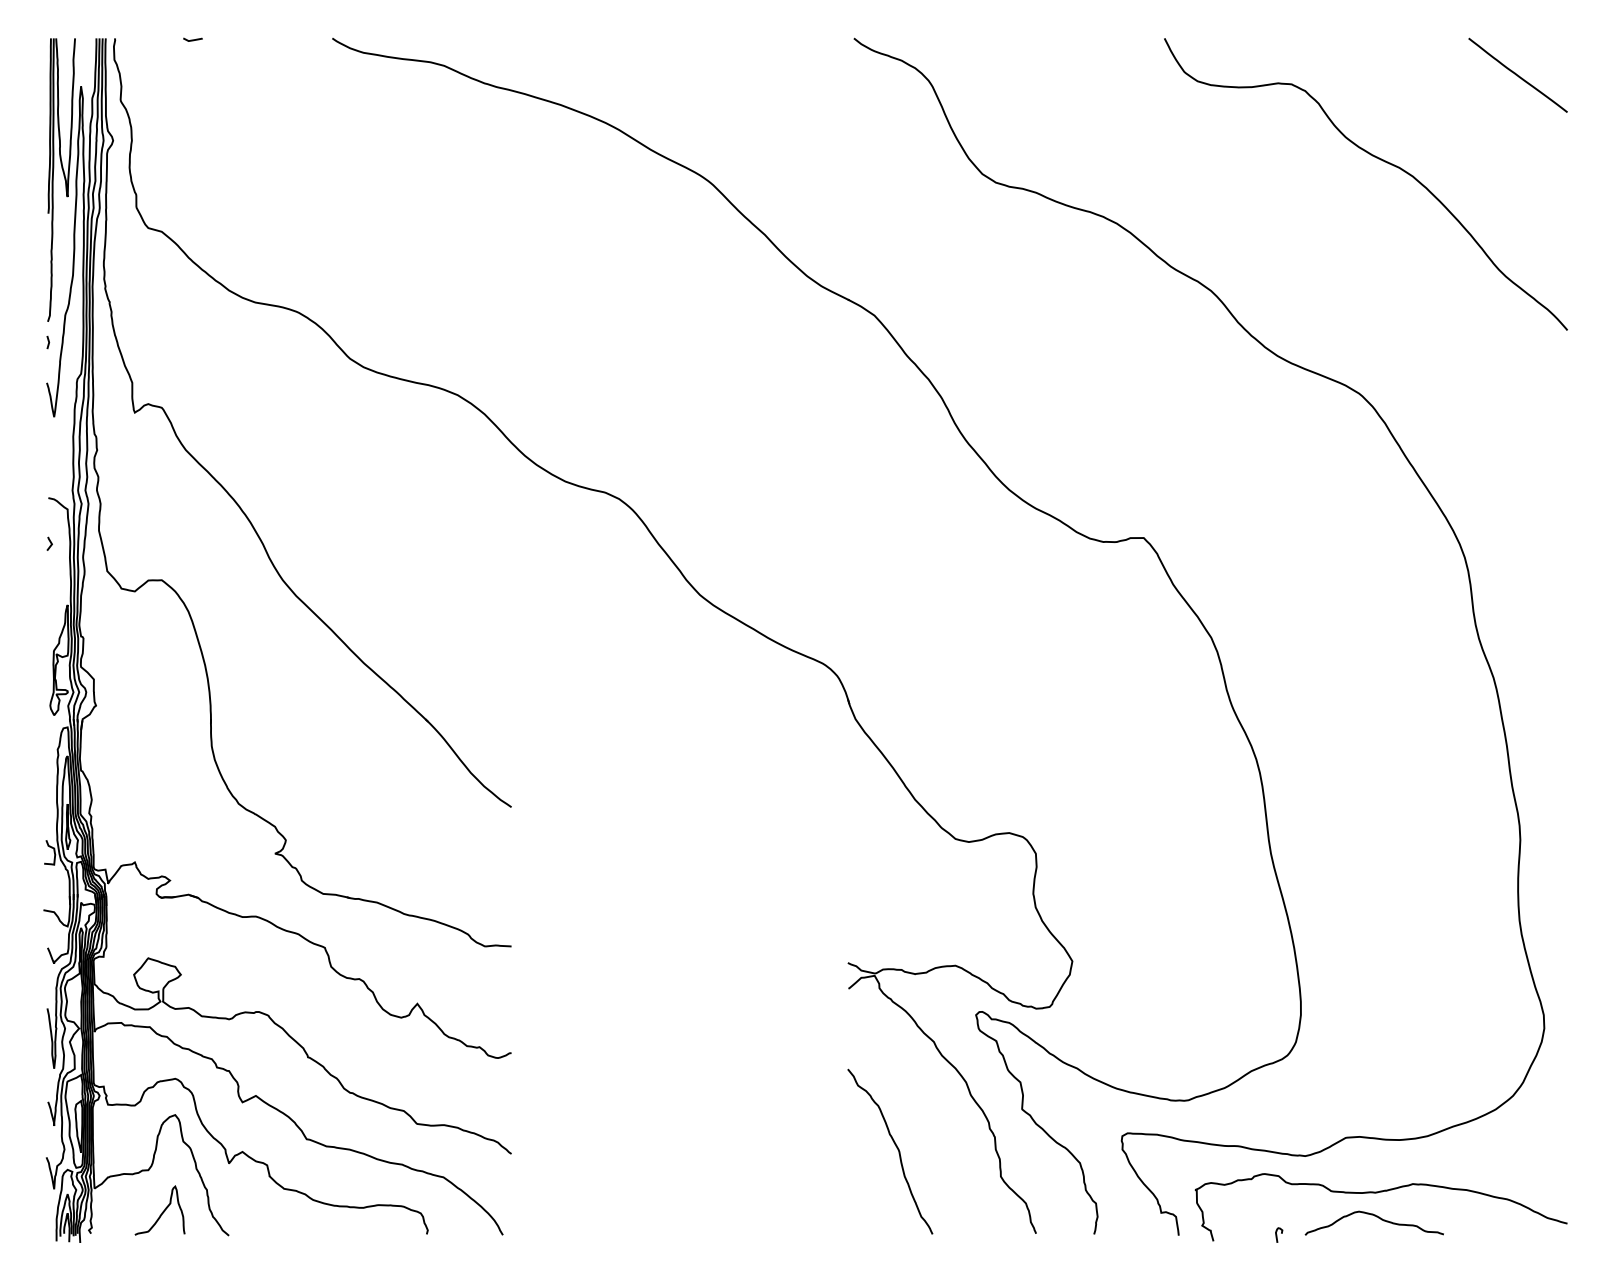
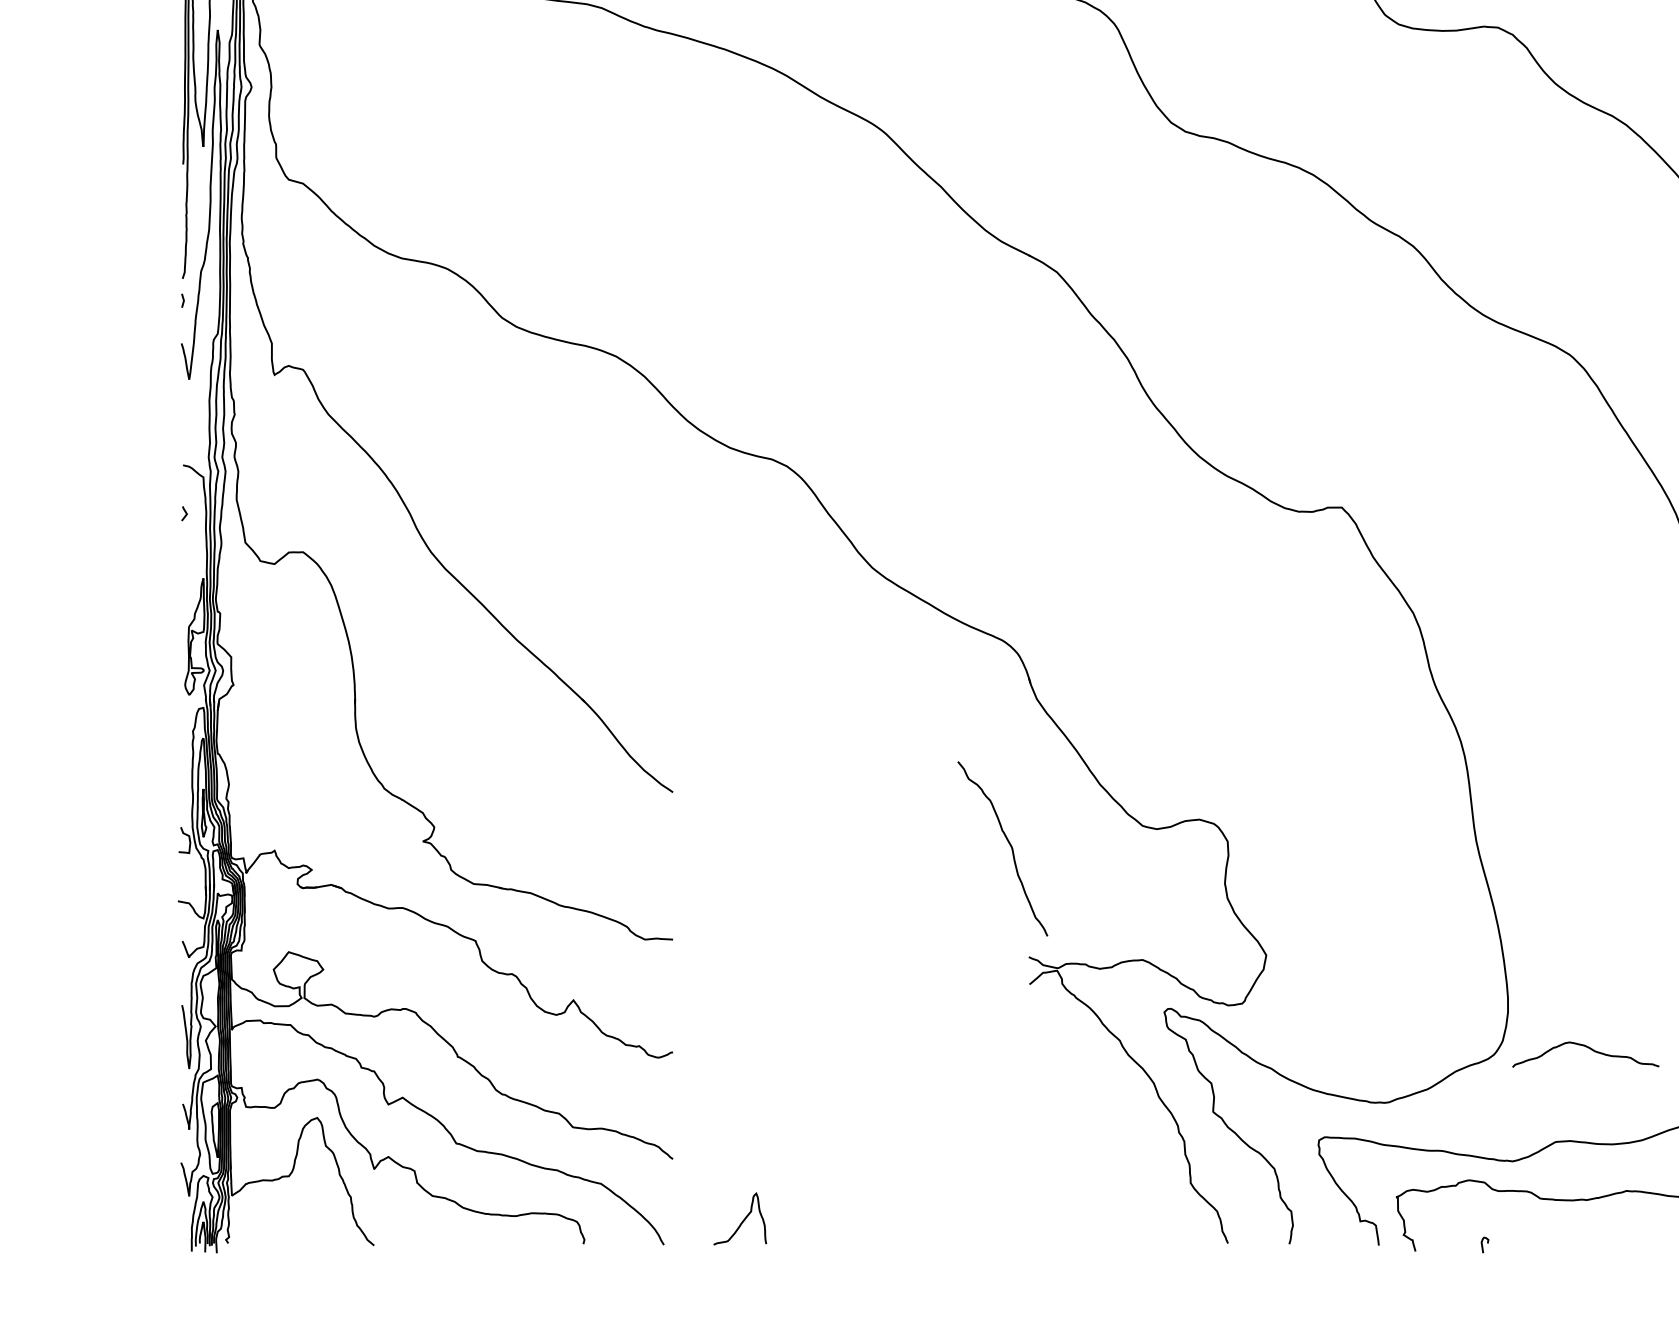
curve: (896, 1148) -> (1009, 845), moved
curve: (161, 1212) -> (741, 1221), moved
curve: (1376, 1217) -> (1587, 1048), moved

